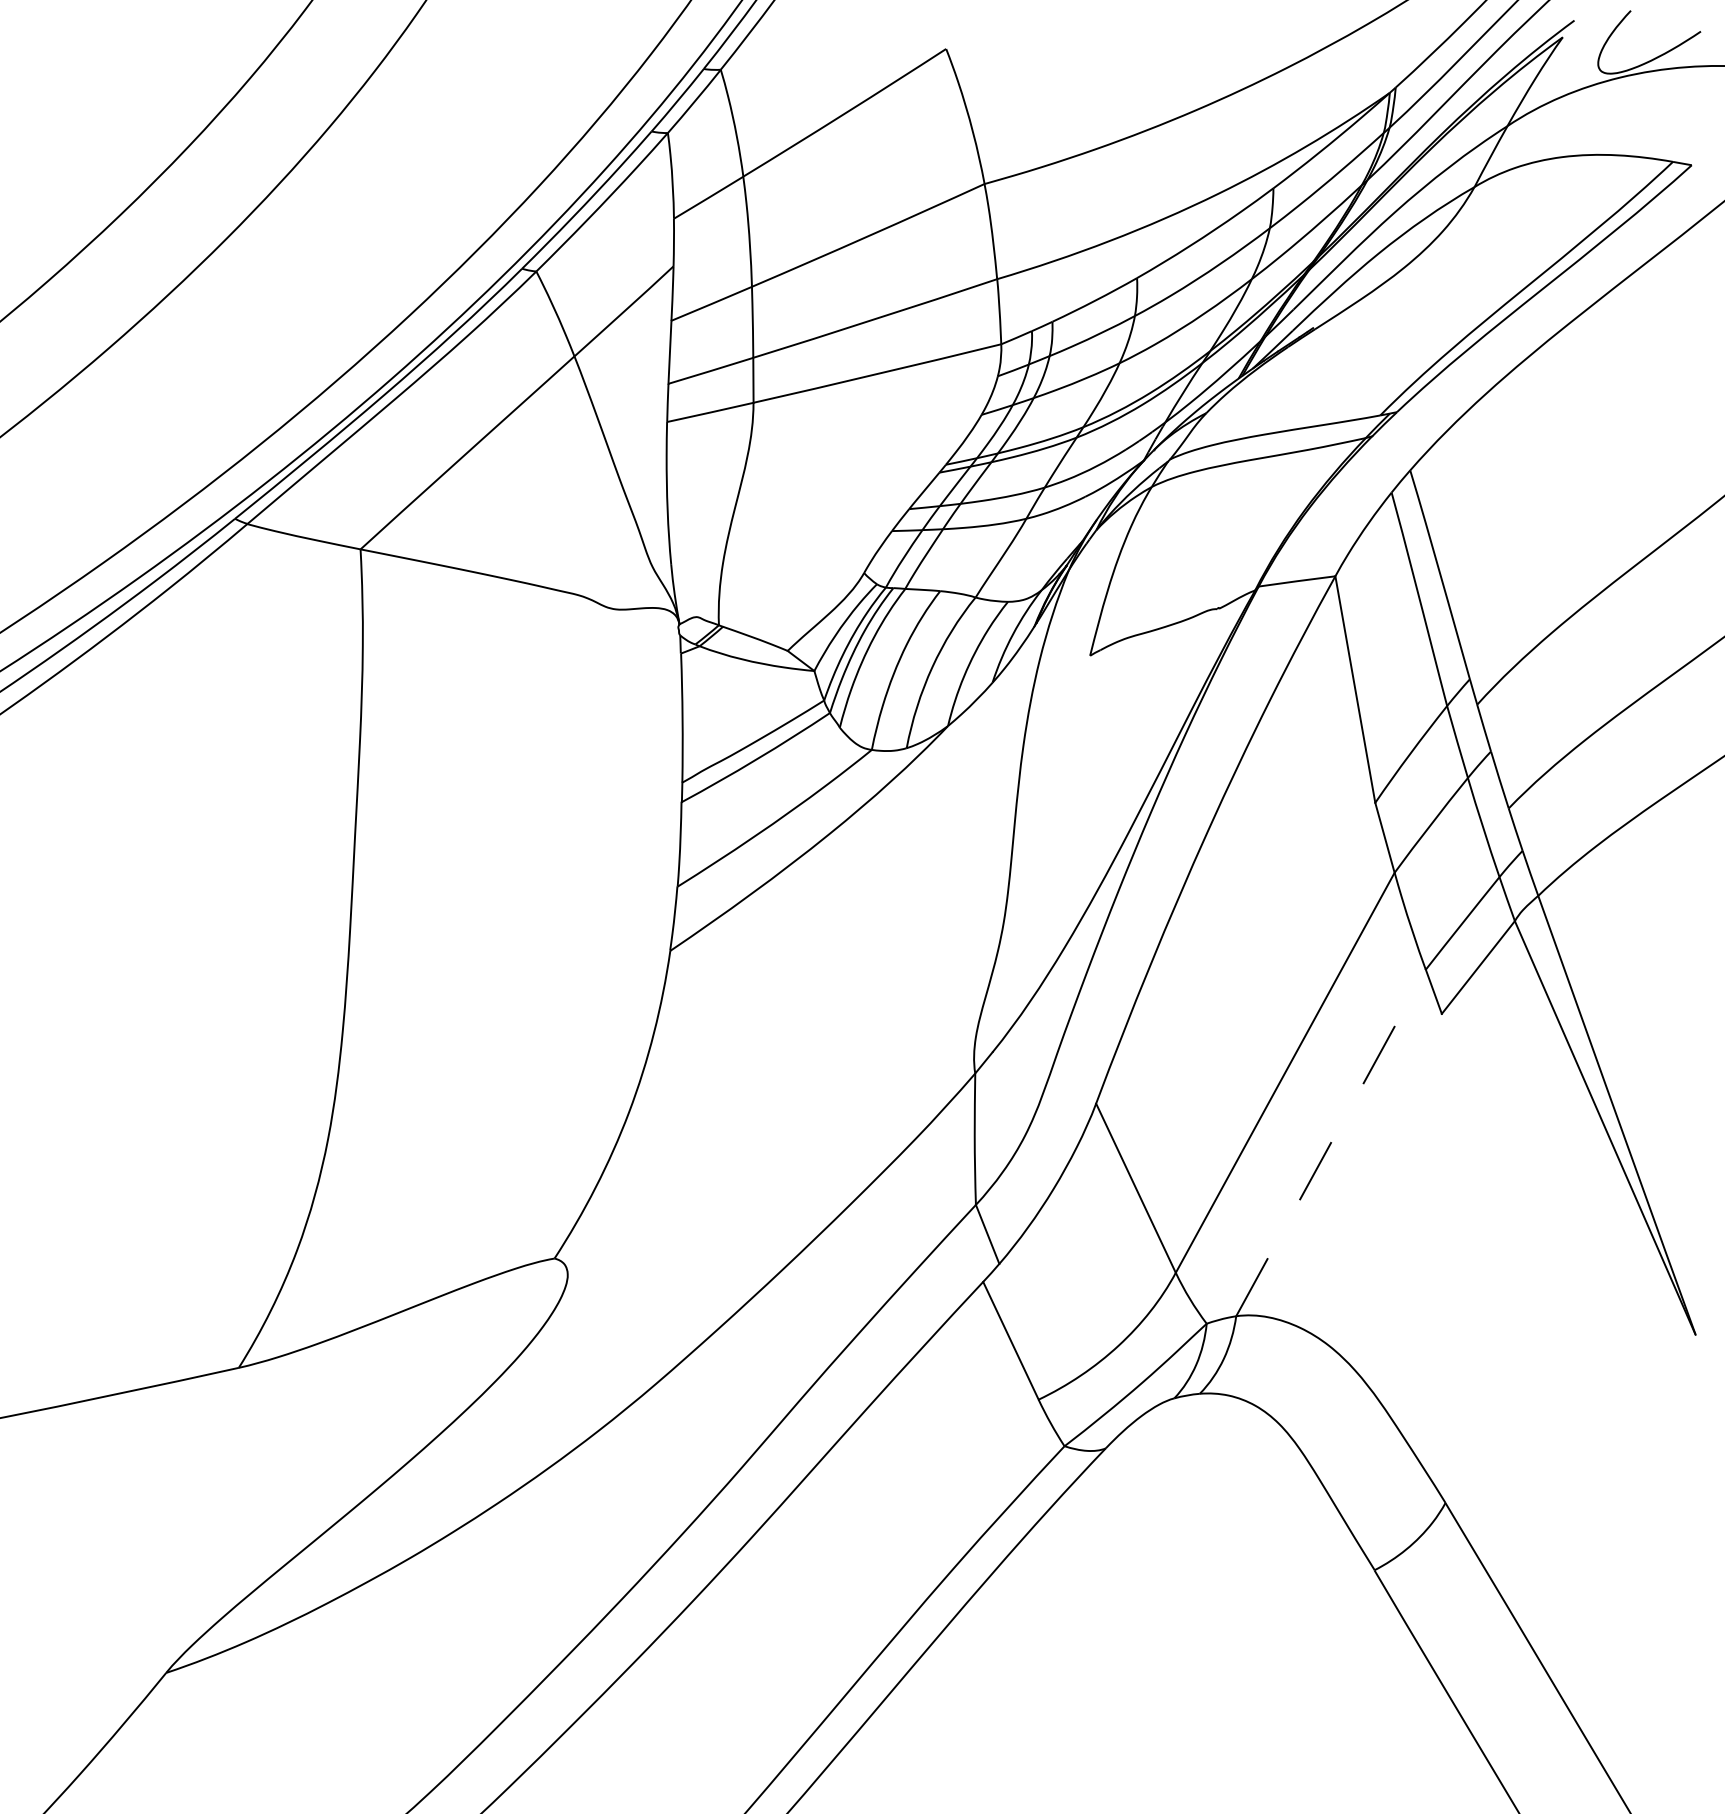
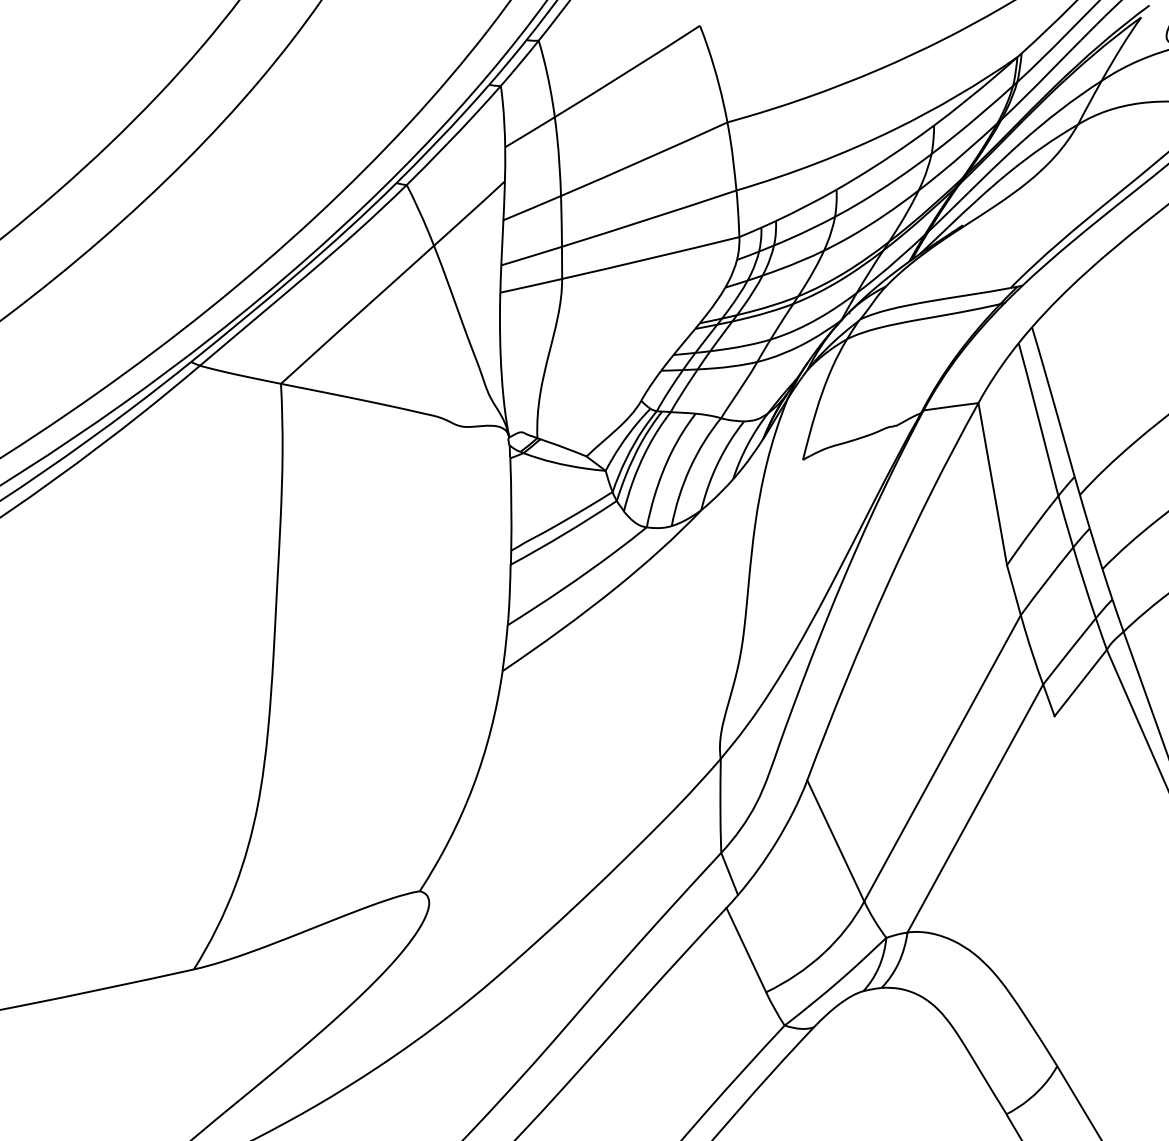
line: (1331, 1142) -> (975, 808), dashed -> solid

